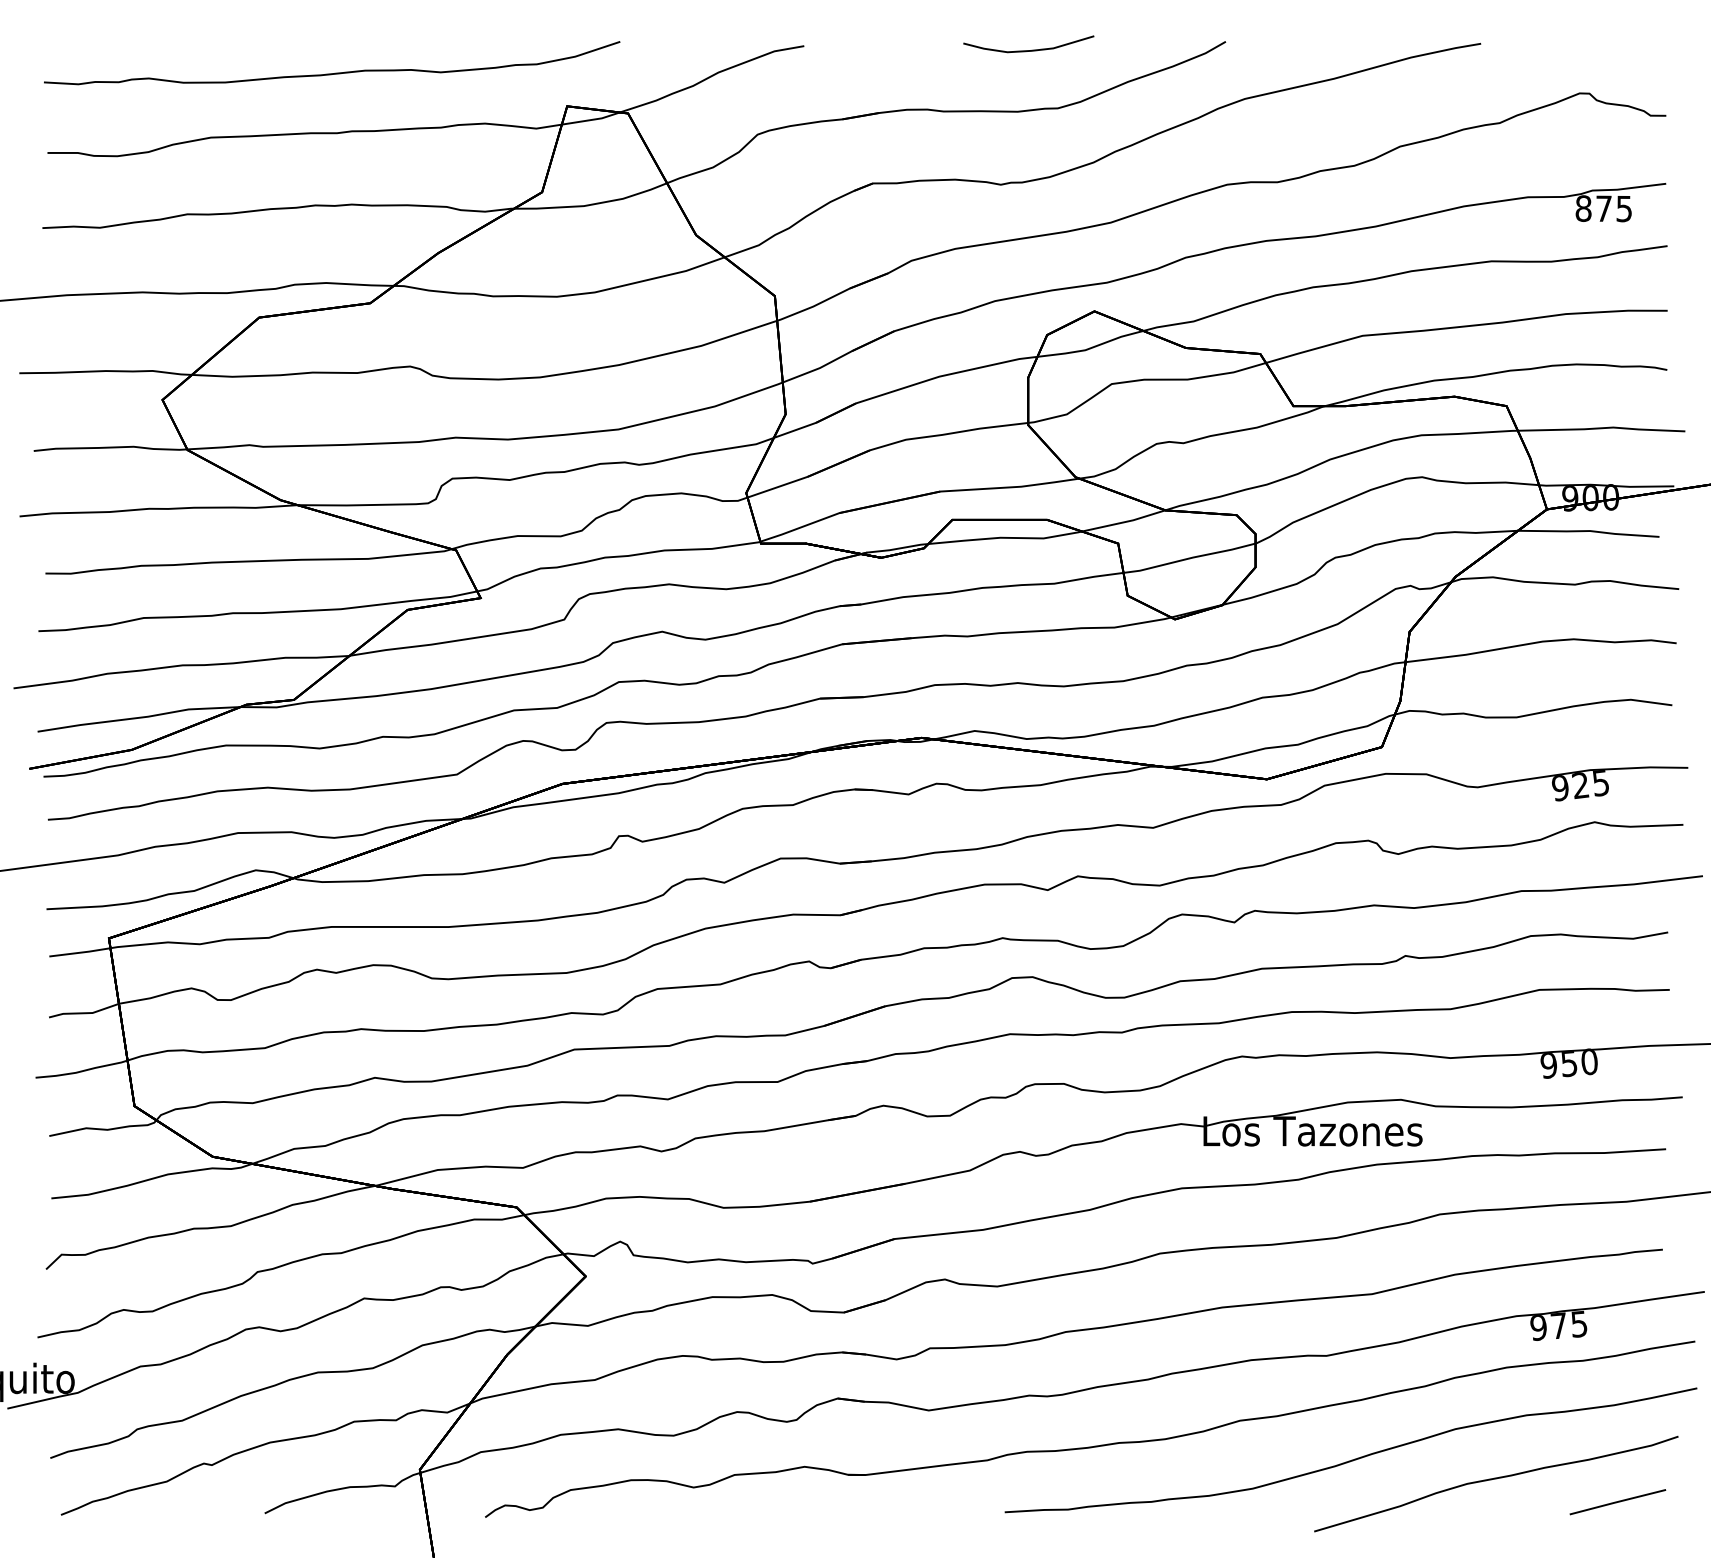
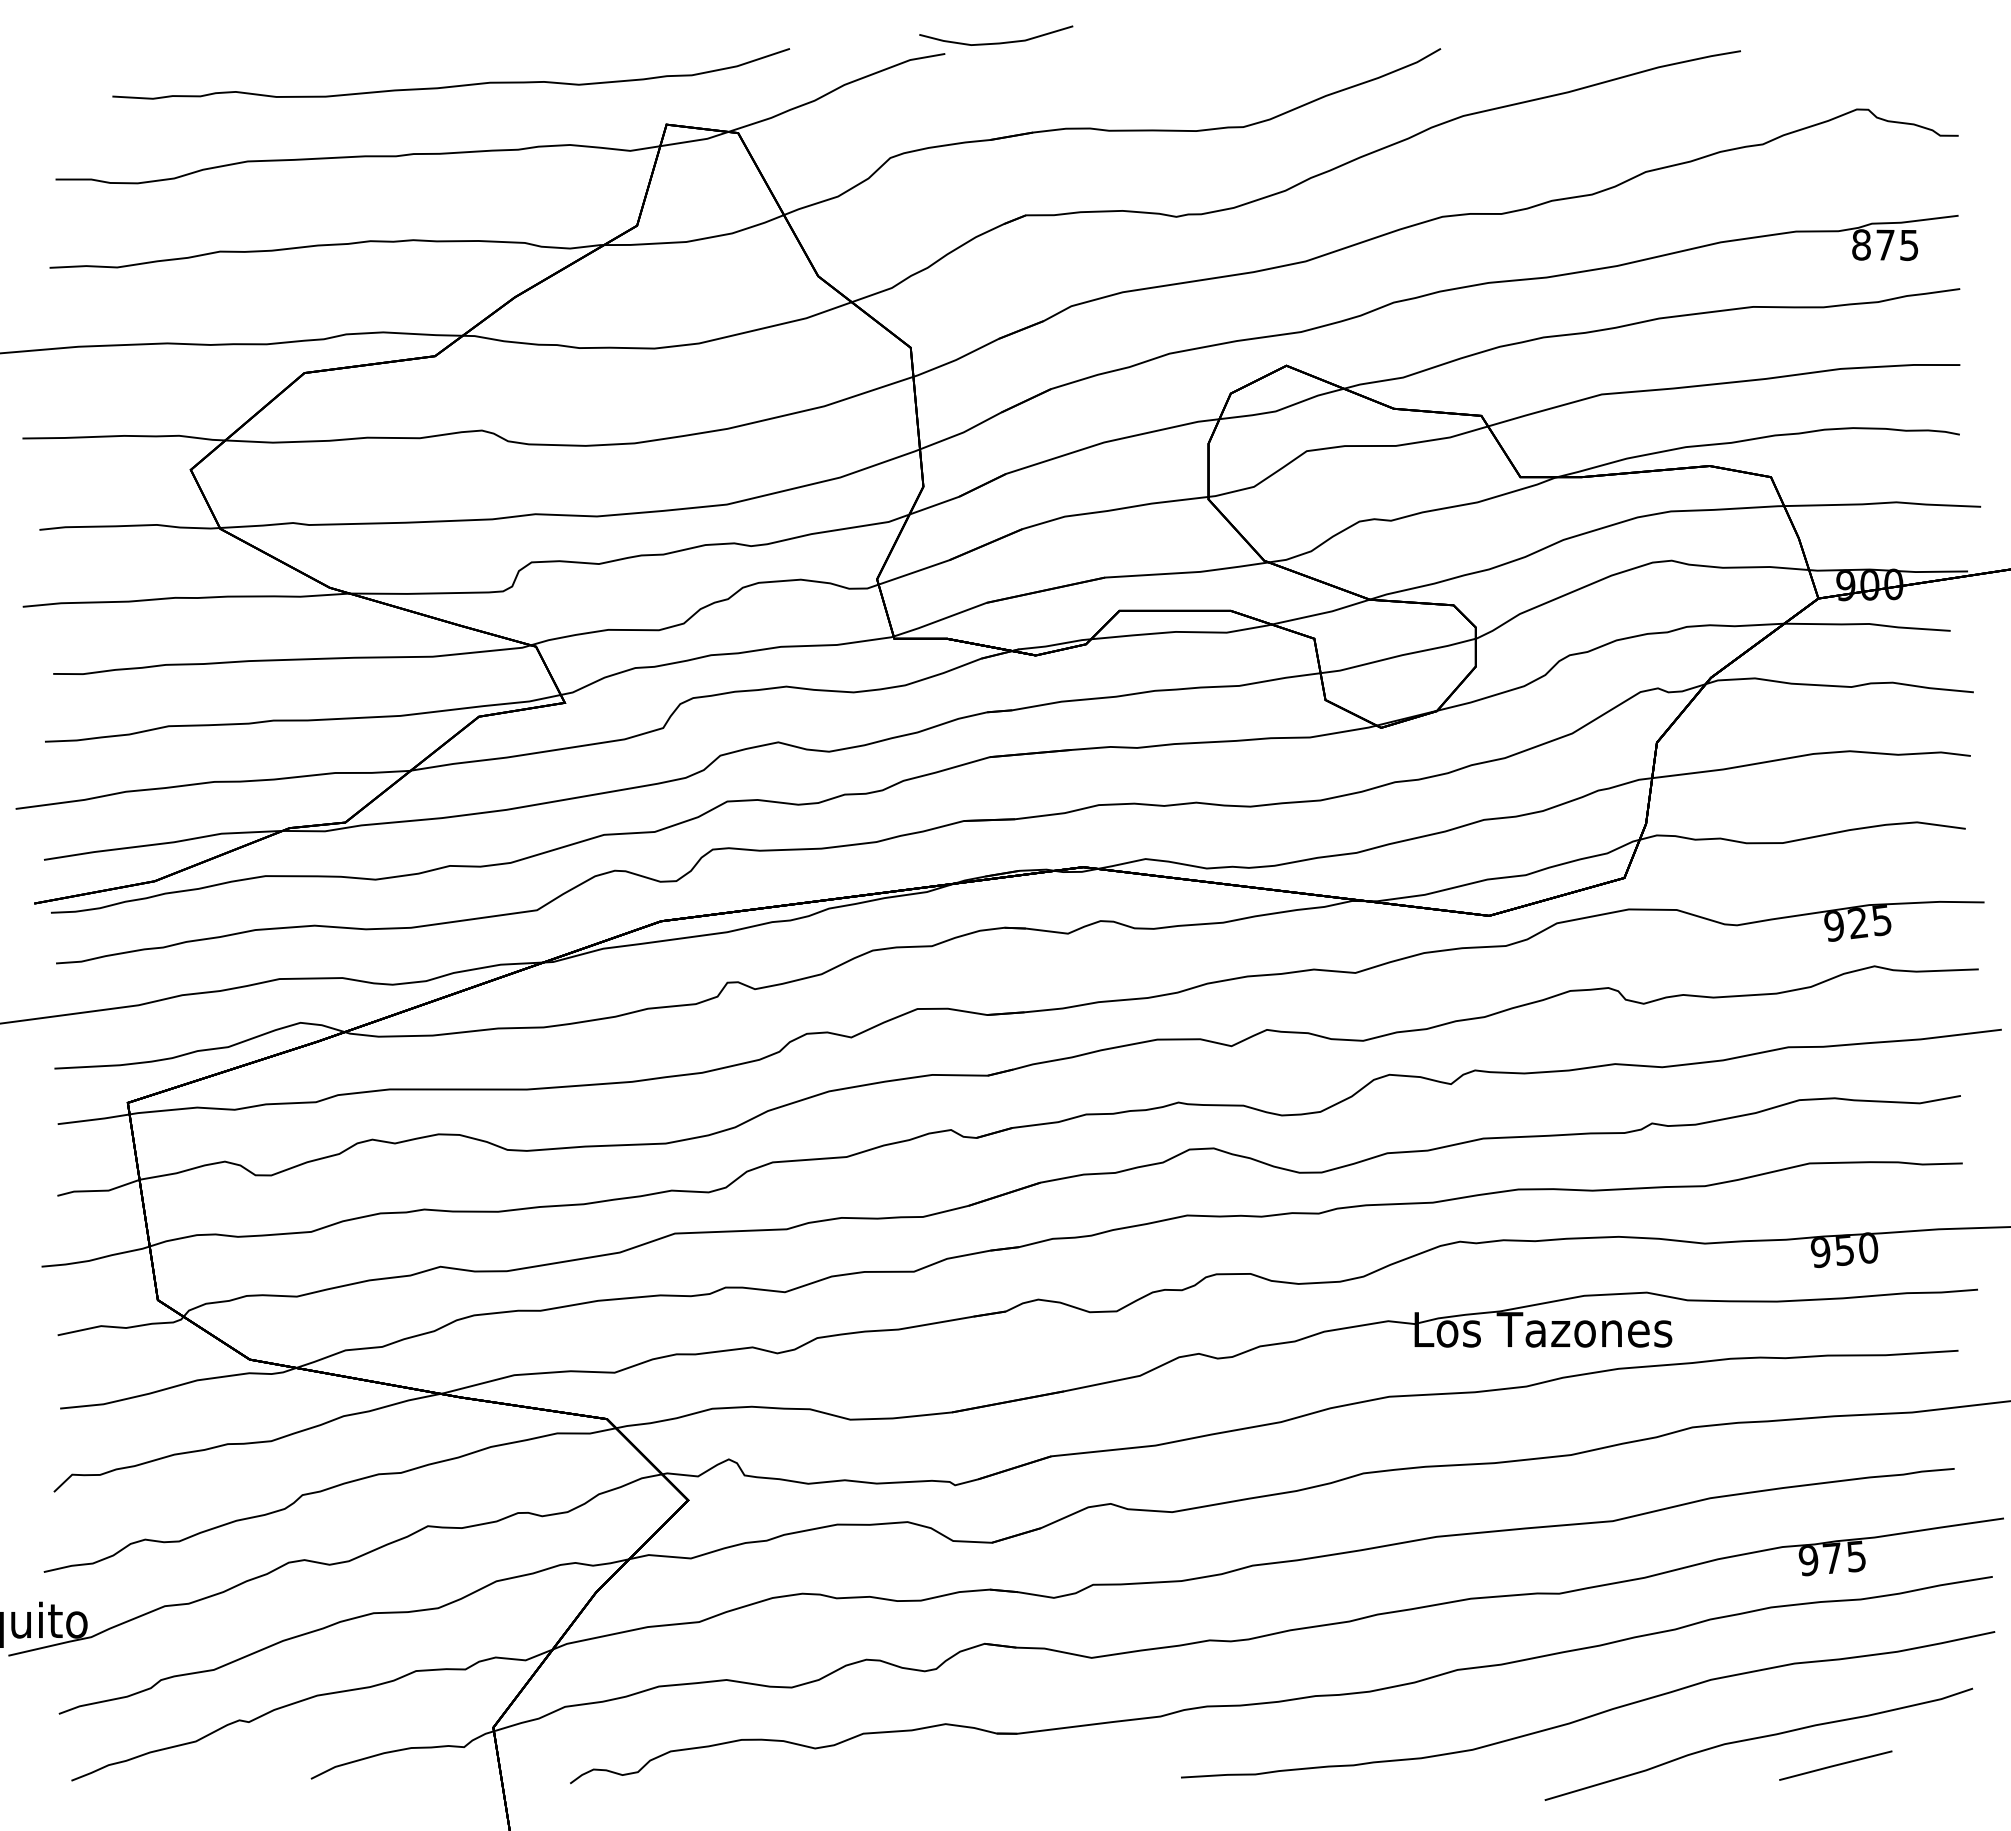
curve: (1029, 50) -> (996, 42), moved
curve: (332, 73) -> (451, 85), moved
line: (1617, 1502) -> (1835, 1765), moved

